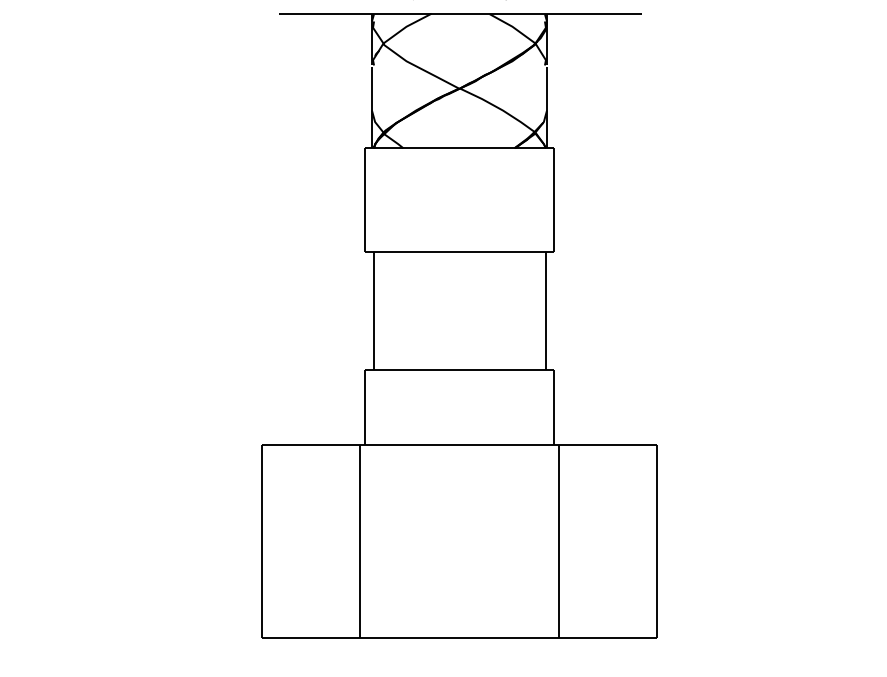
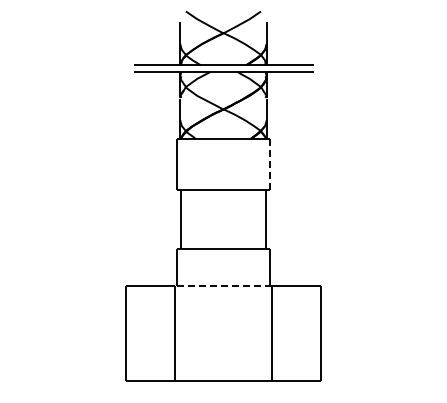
line: (554, 200) -> (270, 164), solid -> dashed
line: (459, 444) -> (223, 285), solid -> dashed

